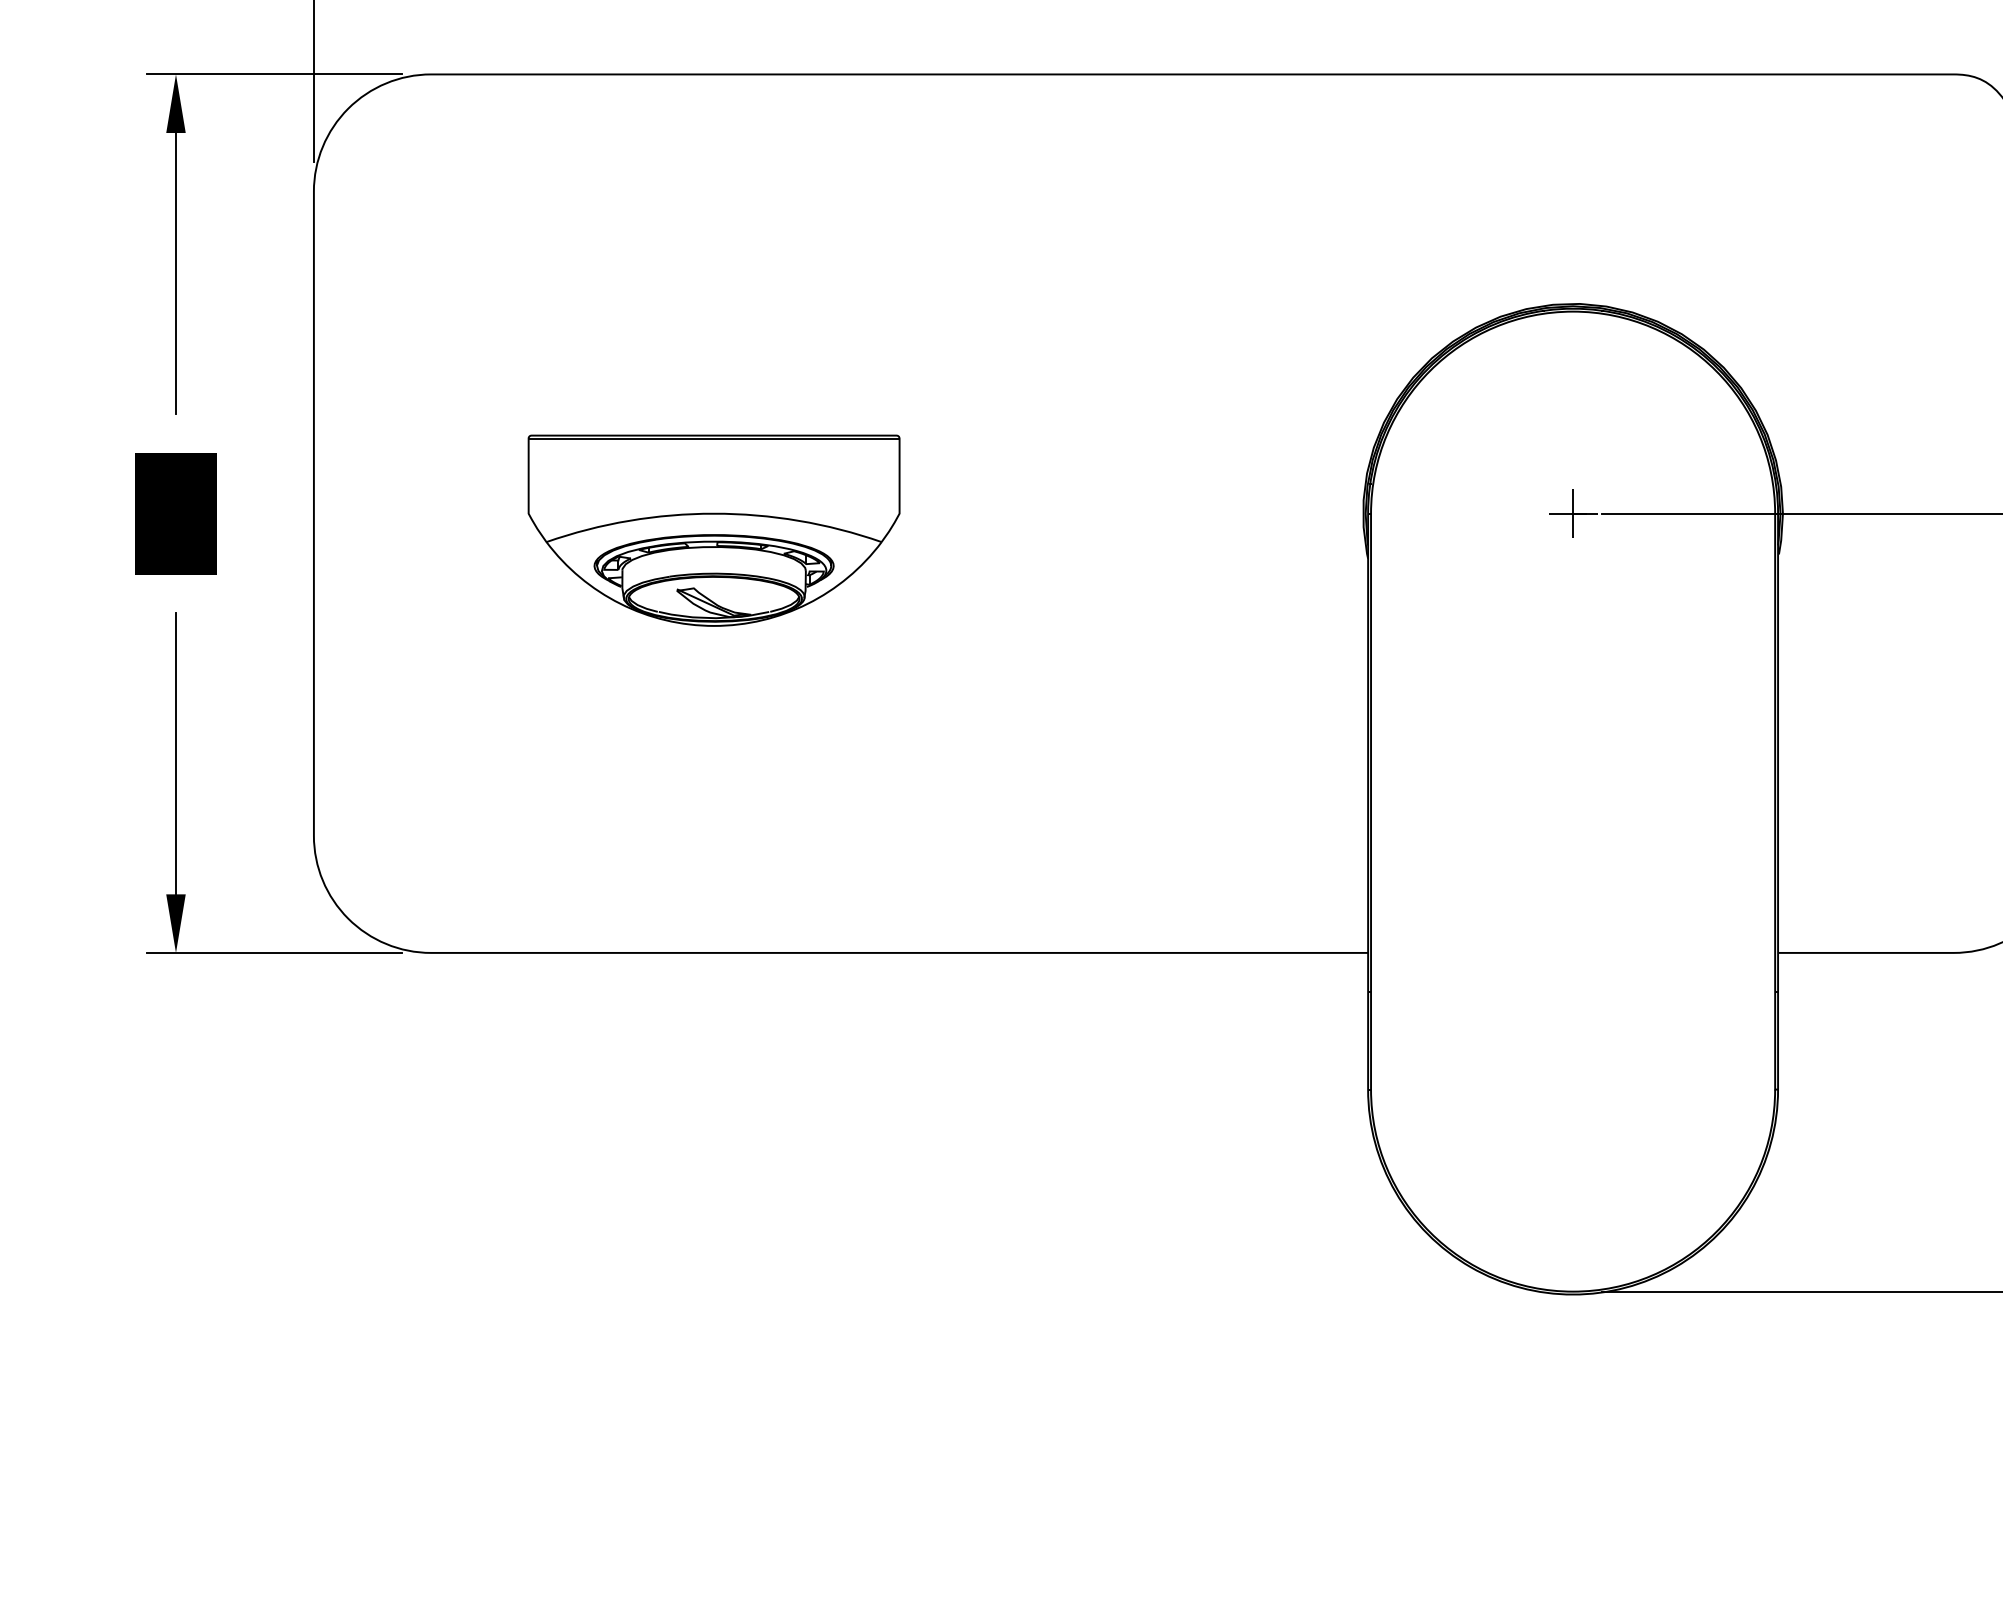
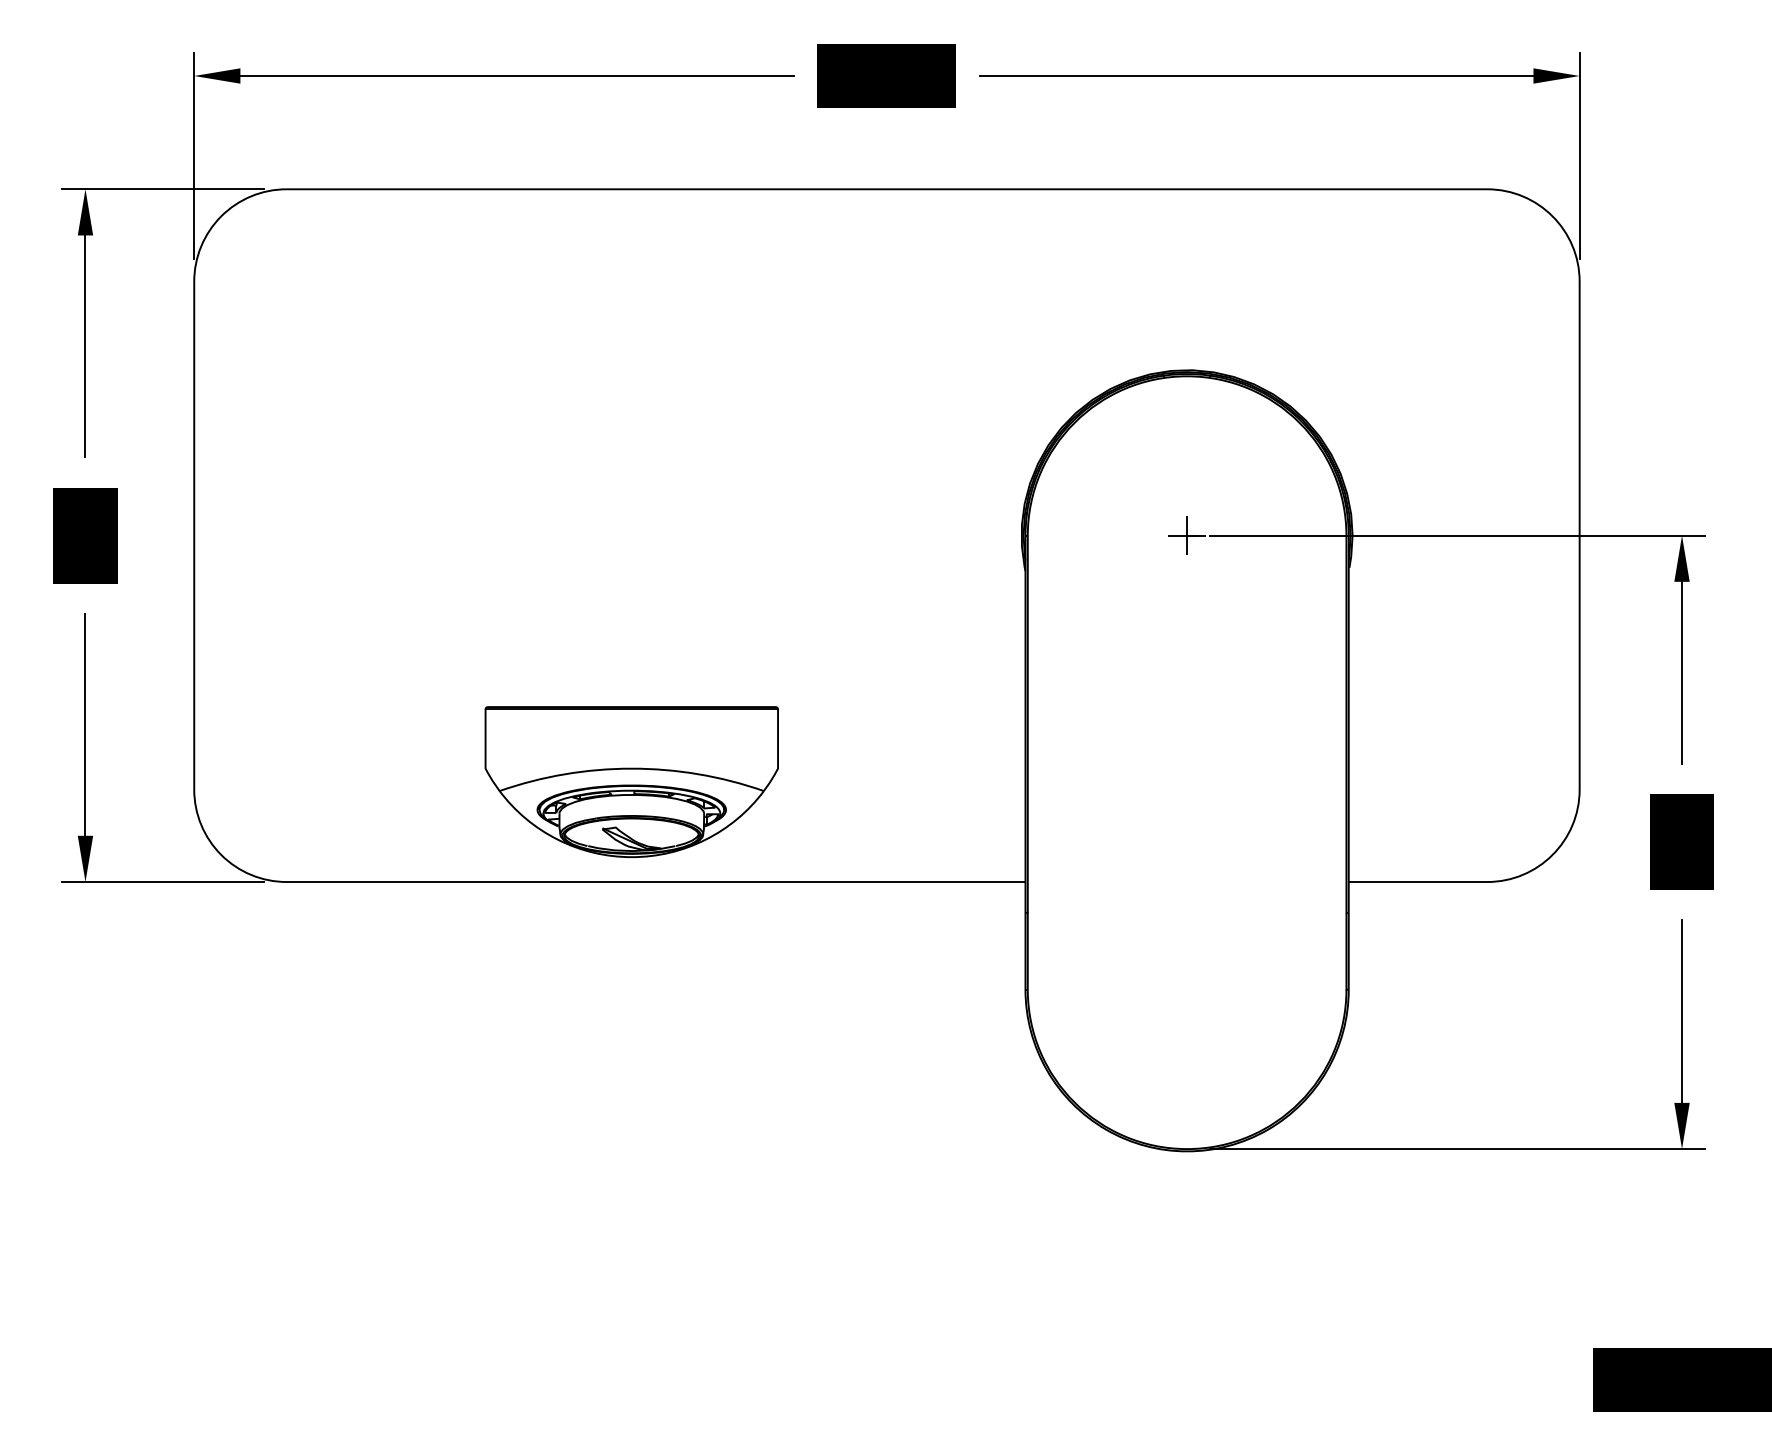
part: (713, 531) -> (631, 782), moved

